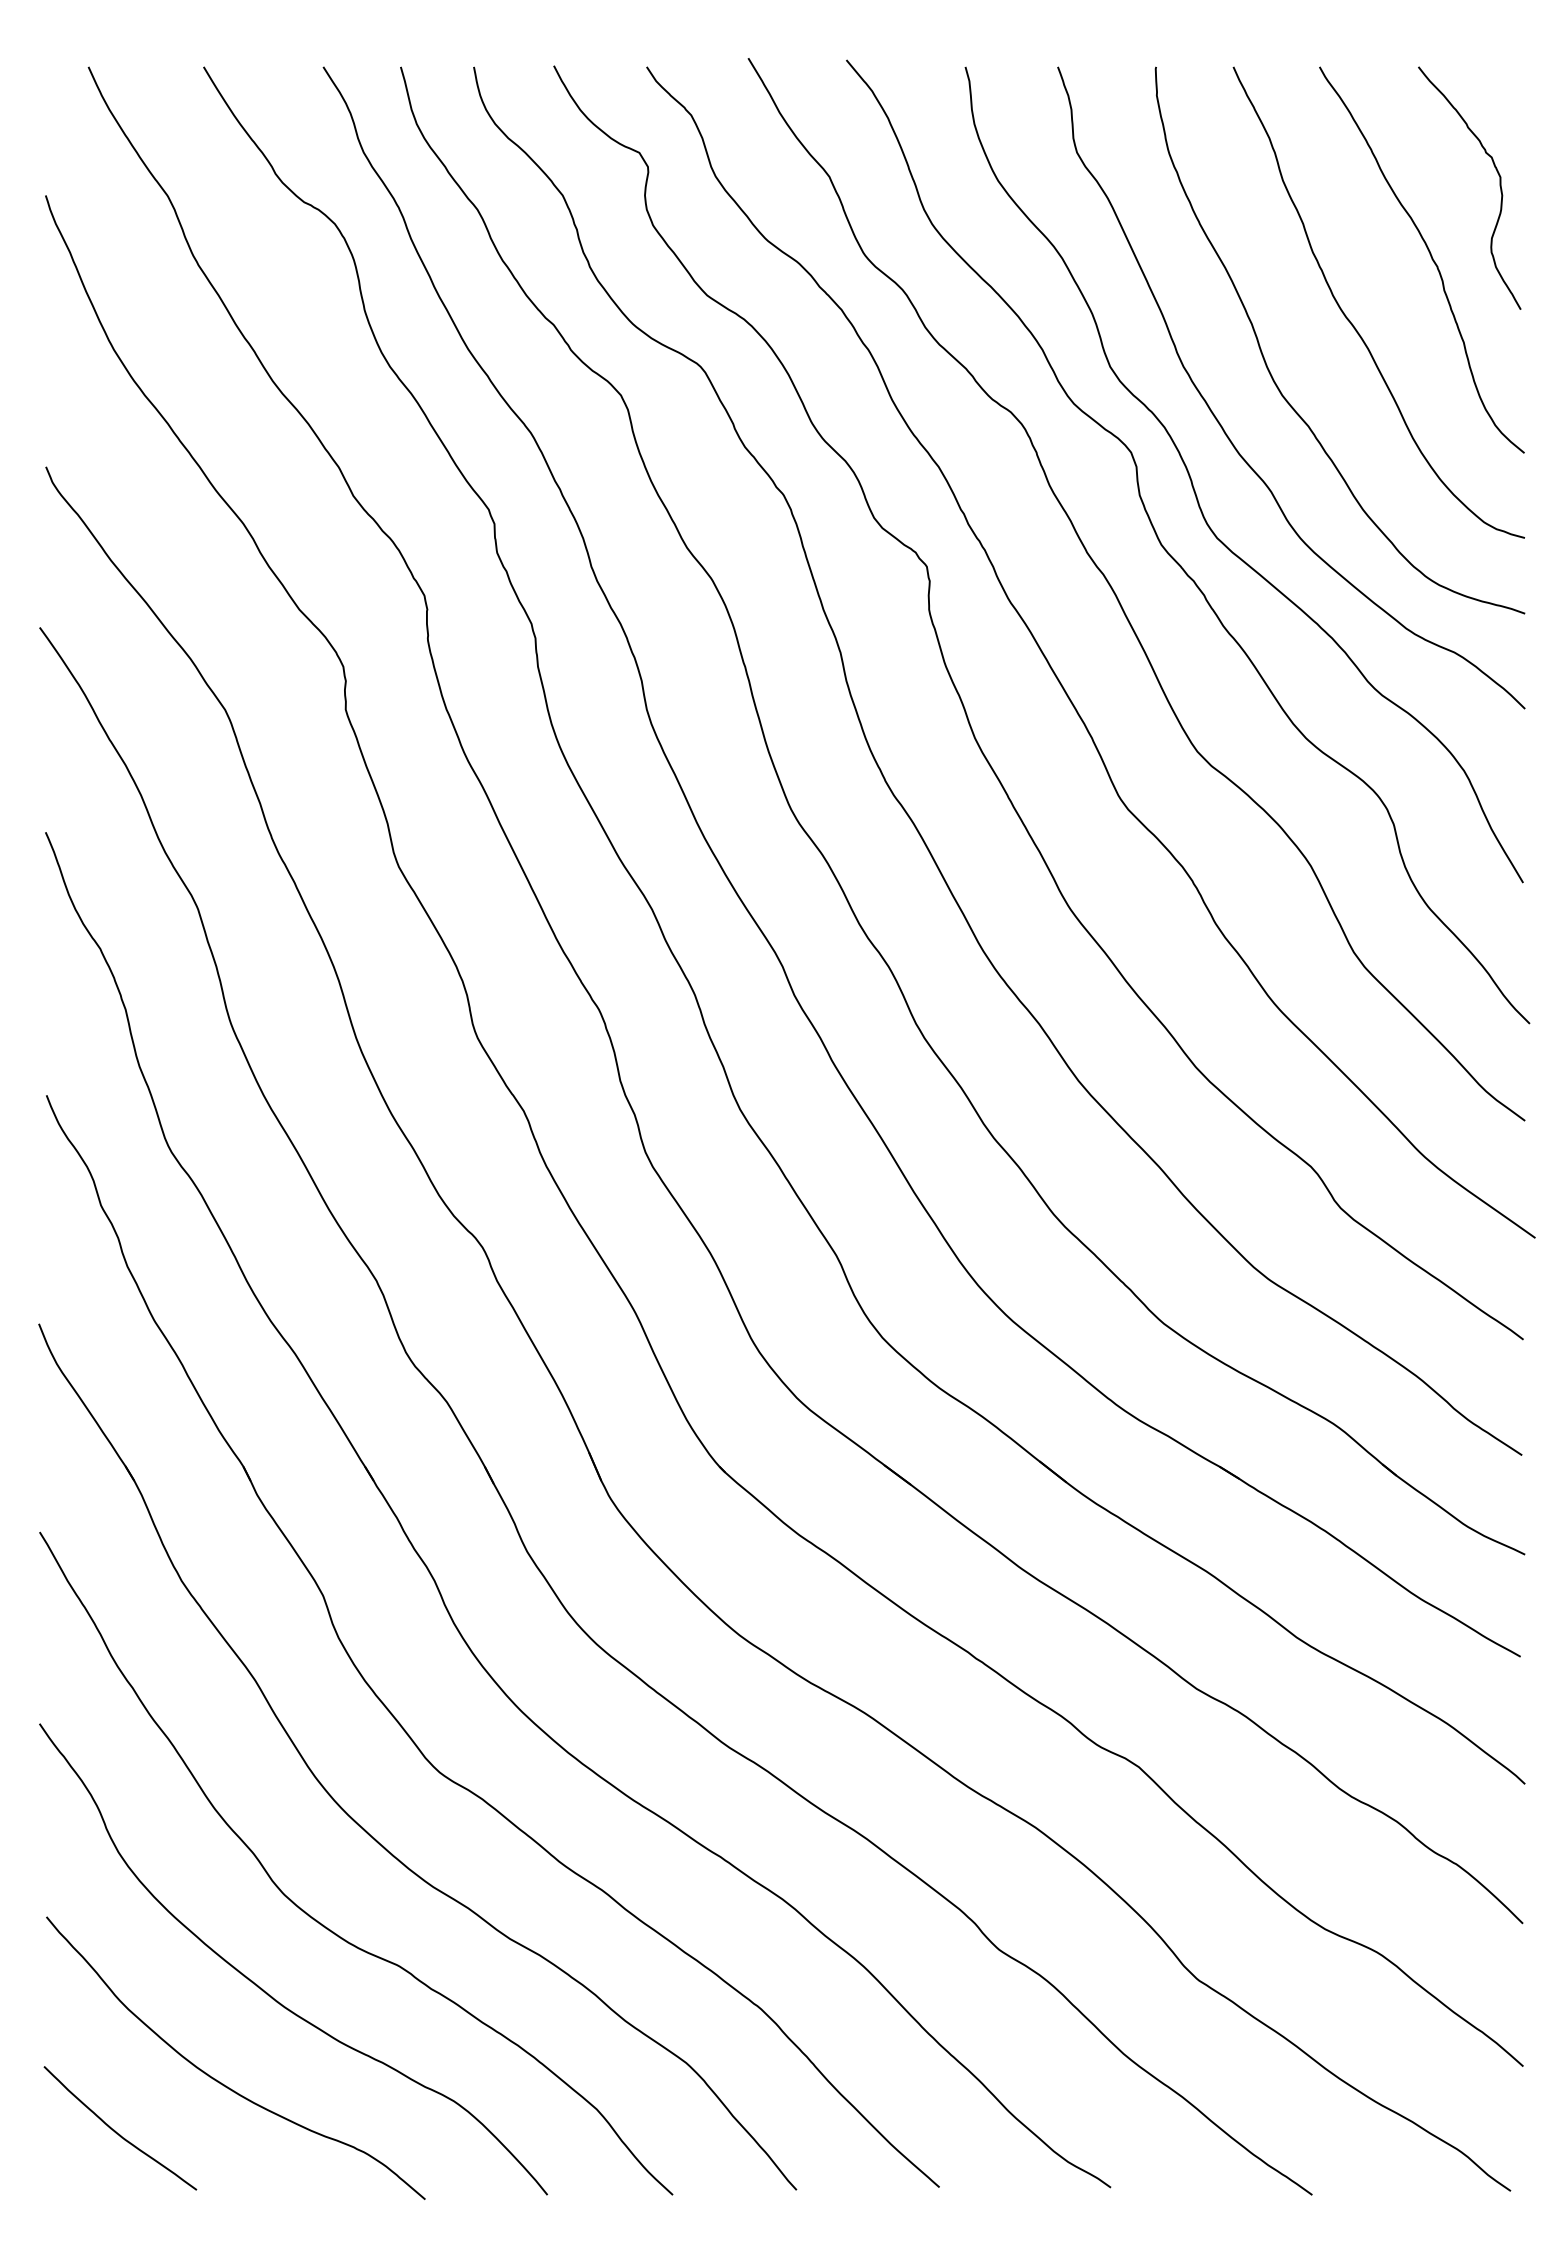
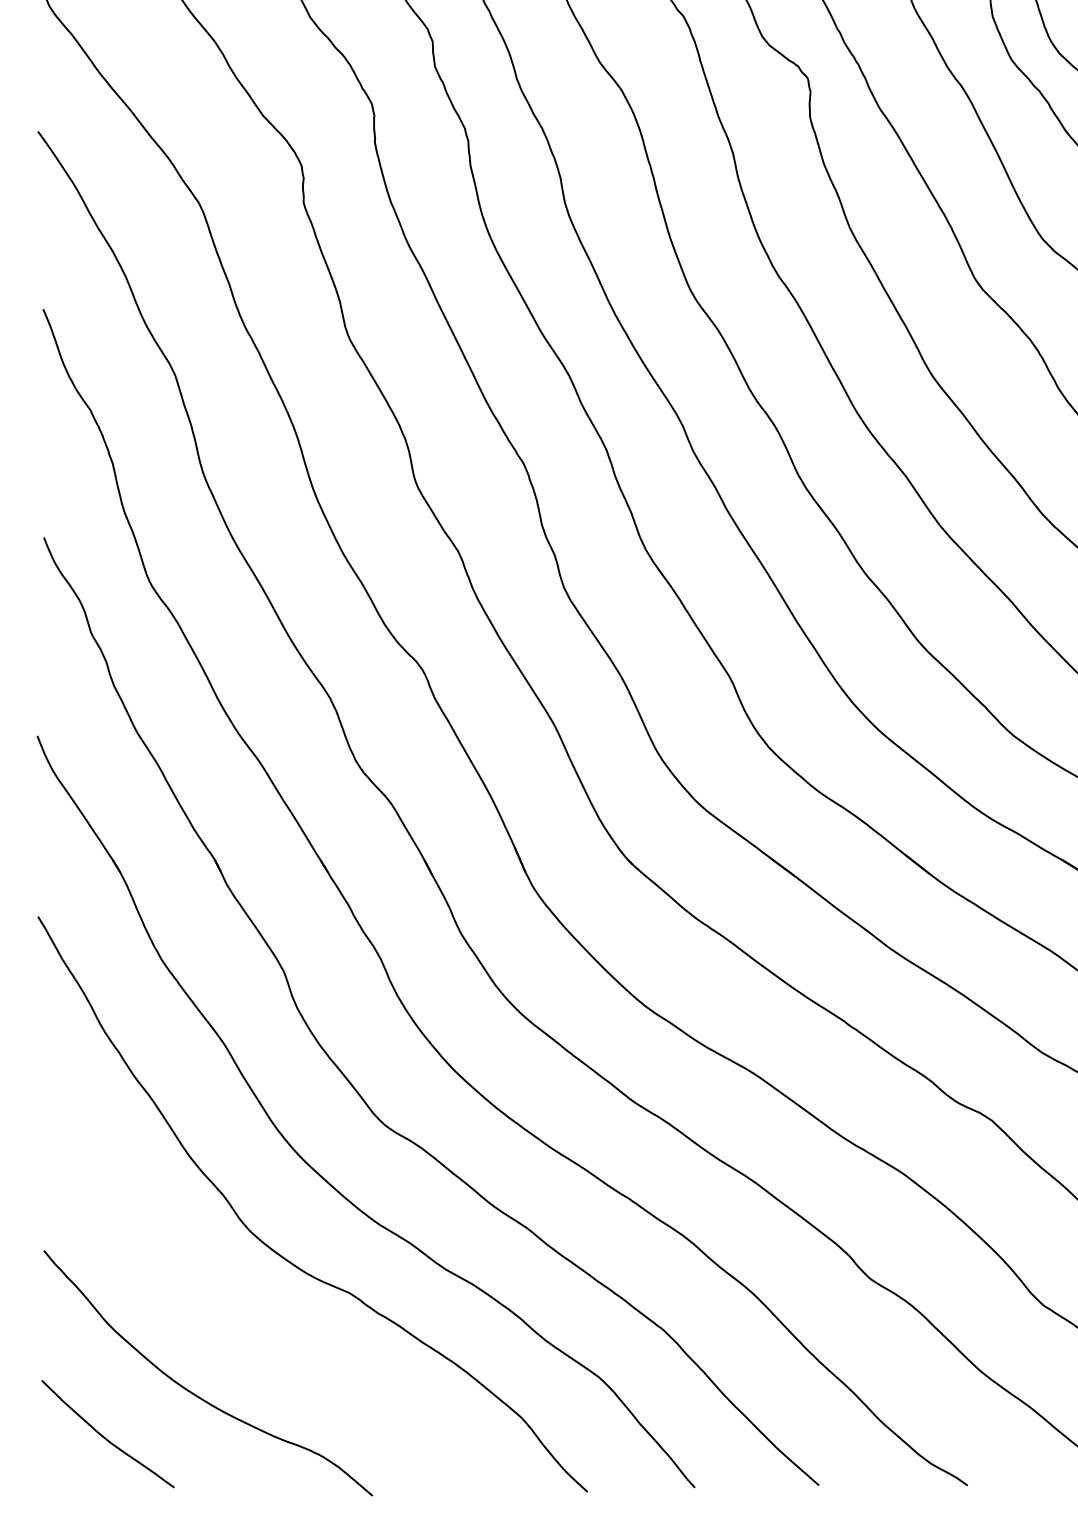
curve: (267, 1992) -> (235, 1316), removed

